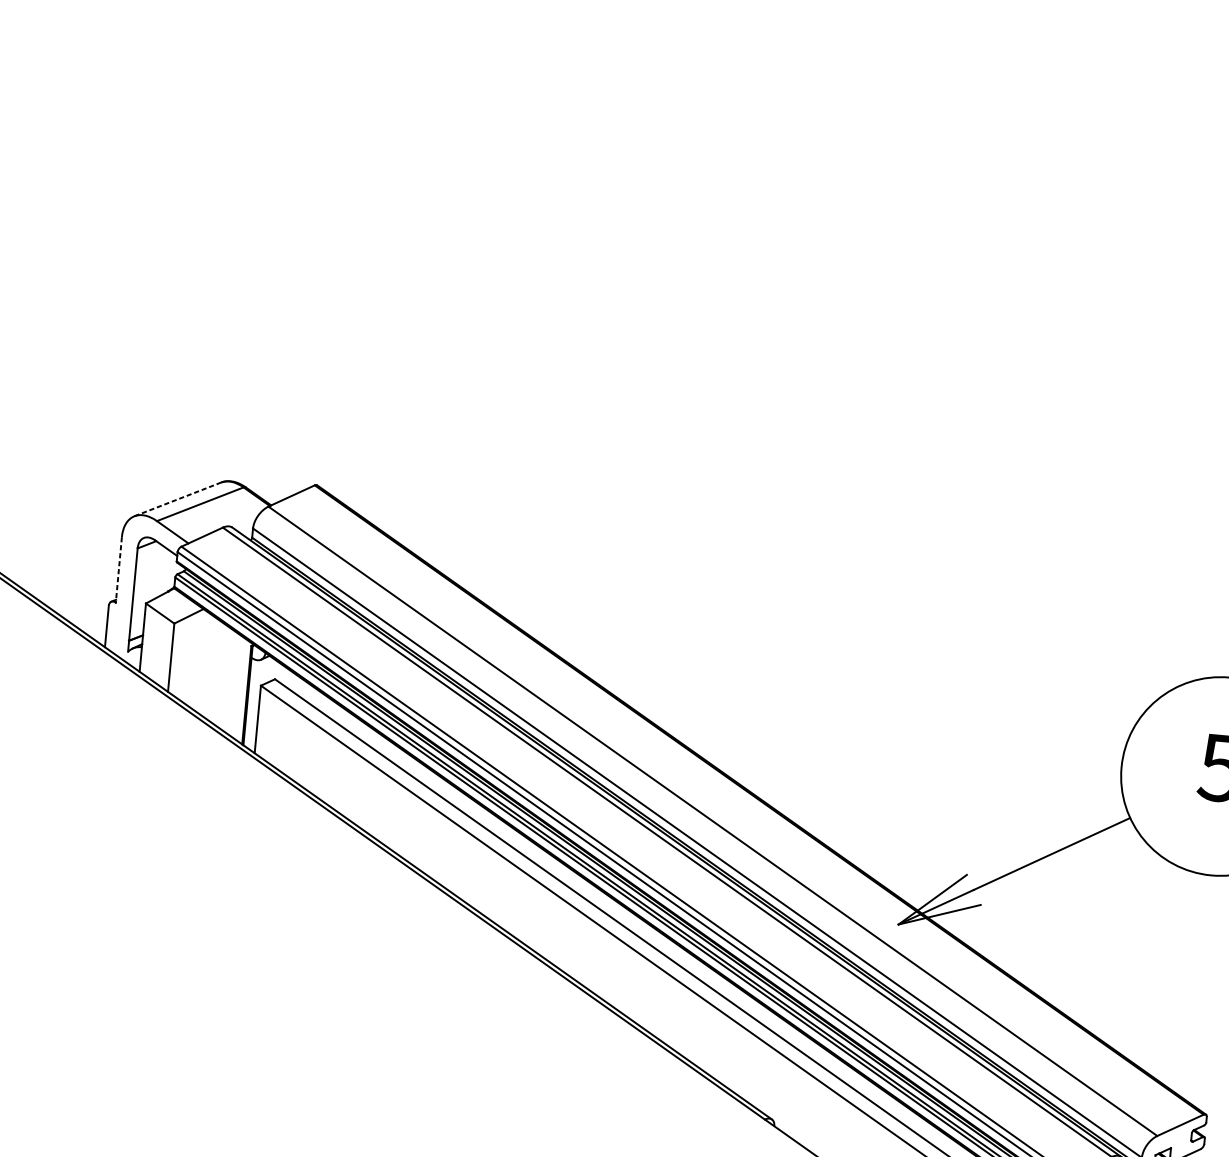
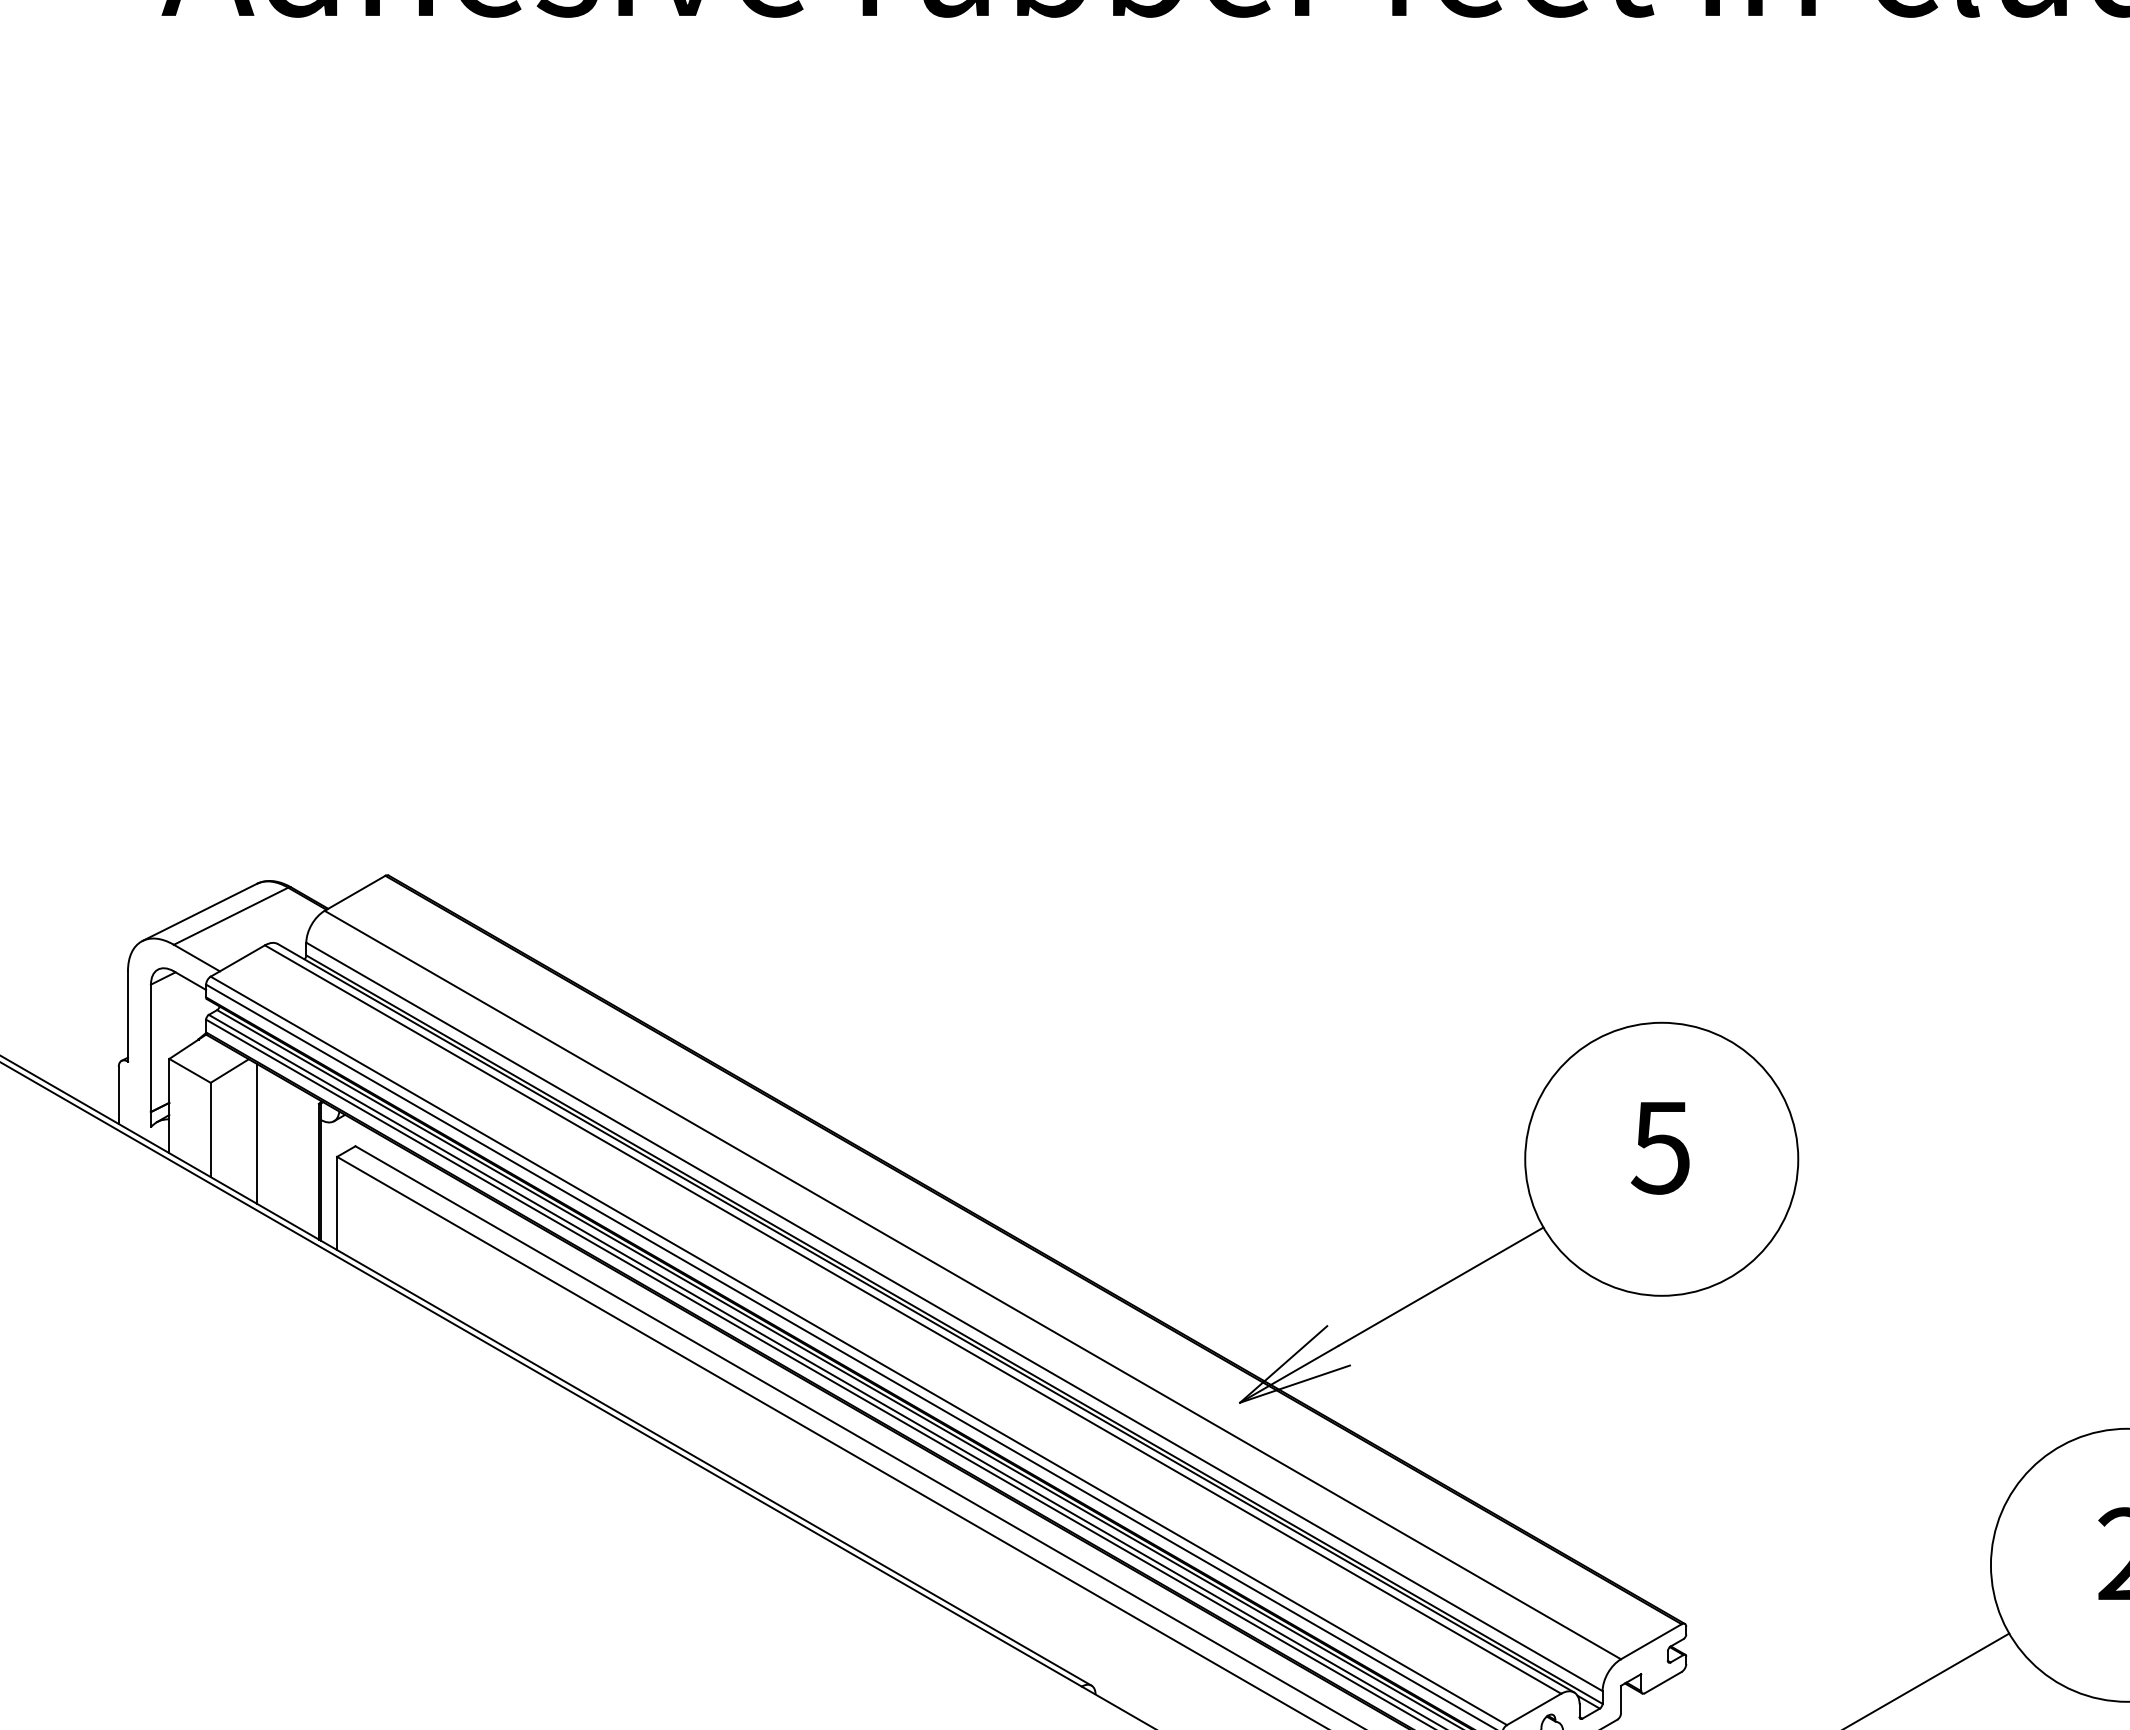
line: (177, 499) -> (199, 912), dashed -> solid
line: (118, 569) -> (127, 1016), dashed -> solid
line: (204, 663) -> (256, 1133), added

